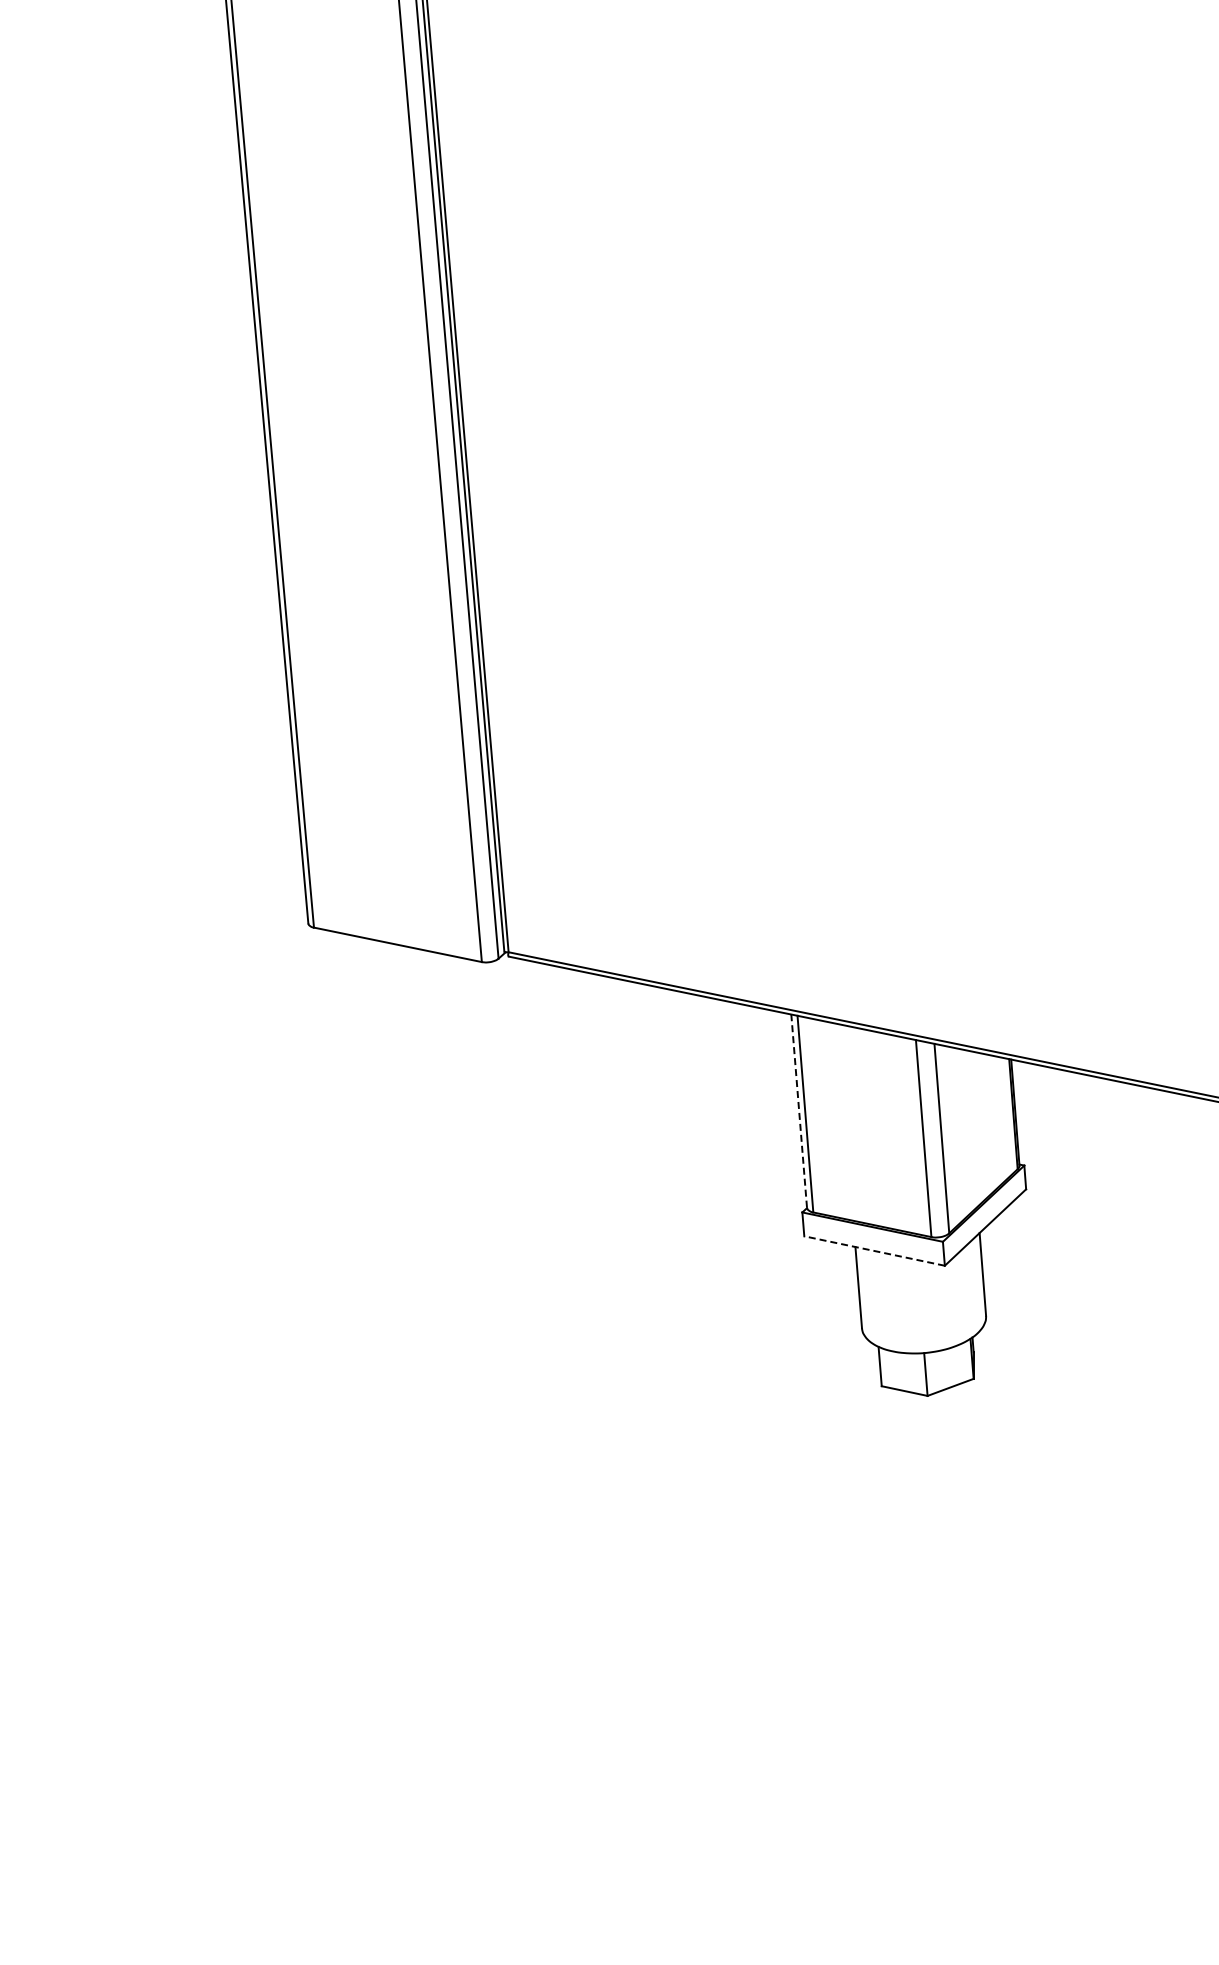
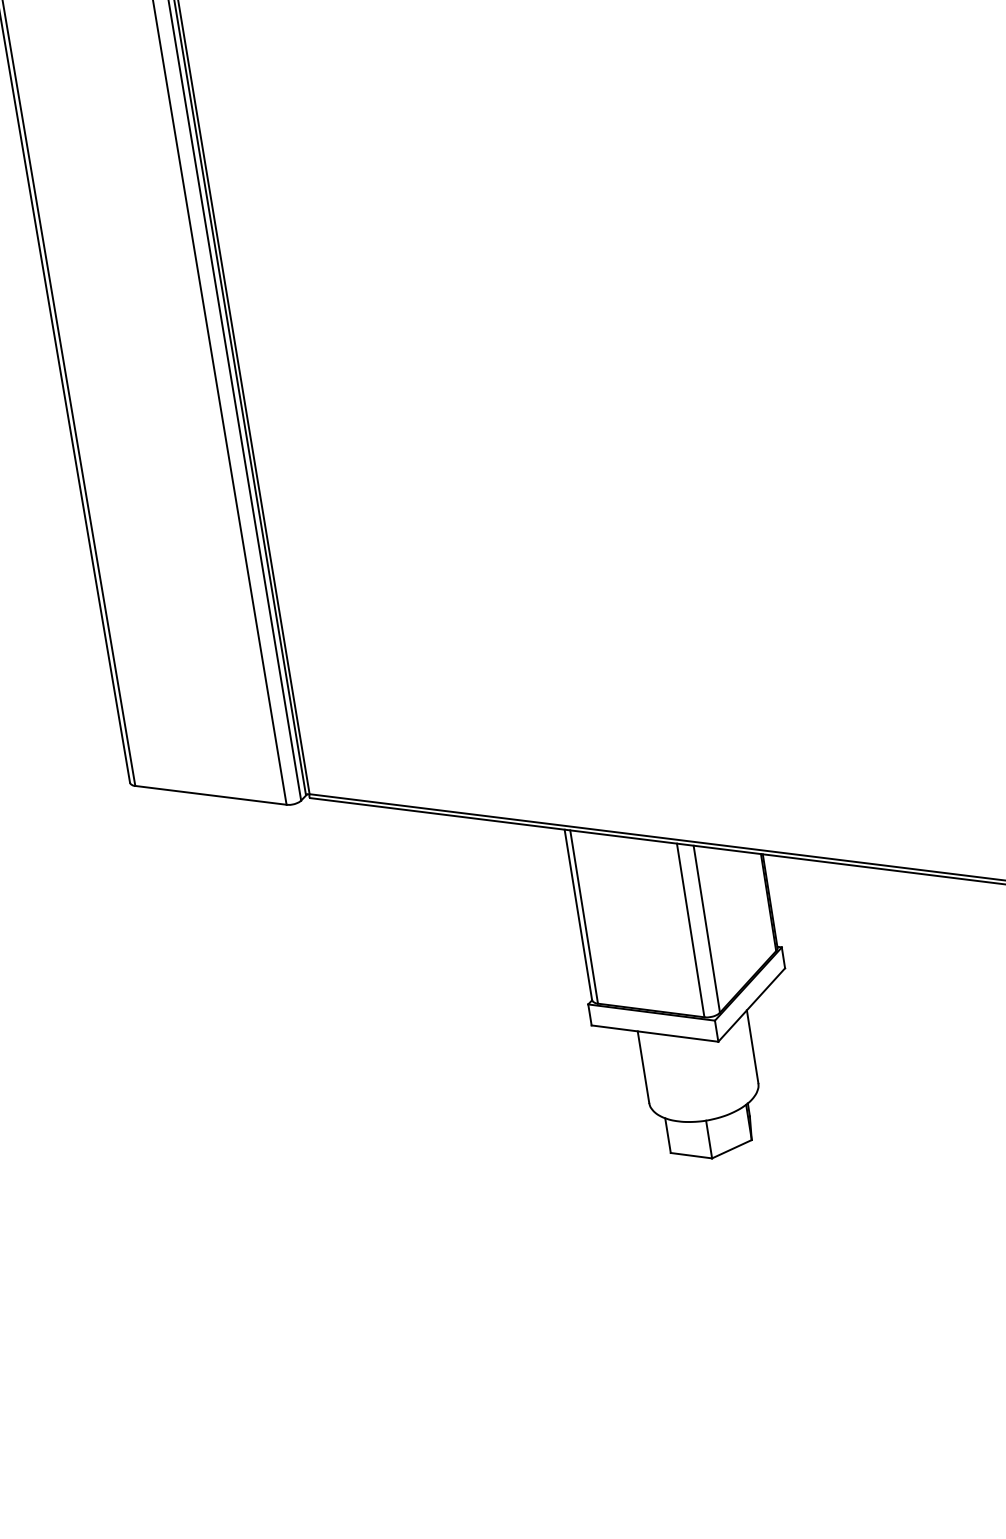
line: (799, 1111) -> (578, 915), dashed -> solid
line: (874, 1251) -> (654, 1034), dashed -> solid

